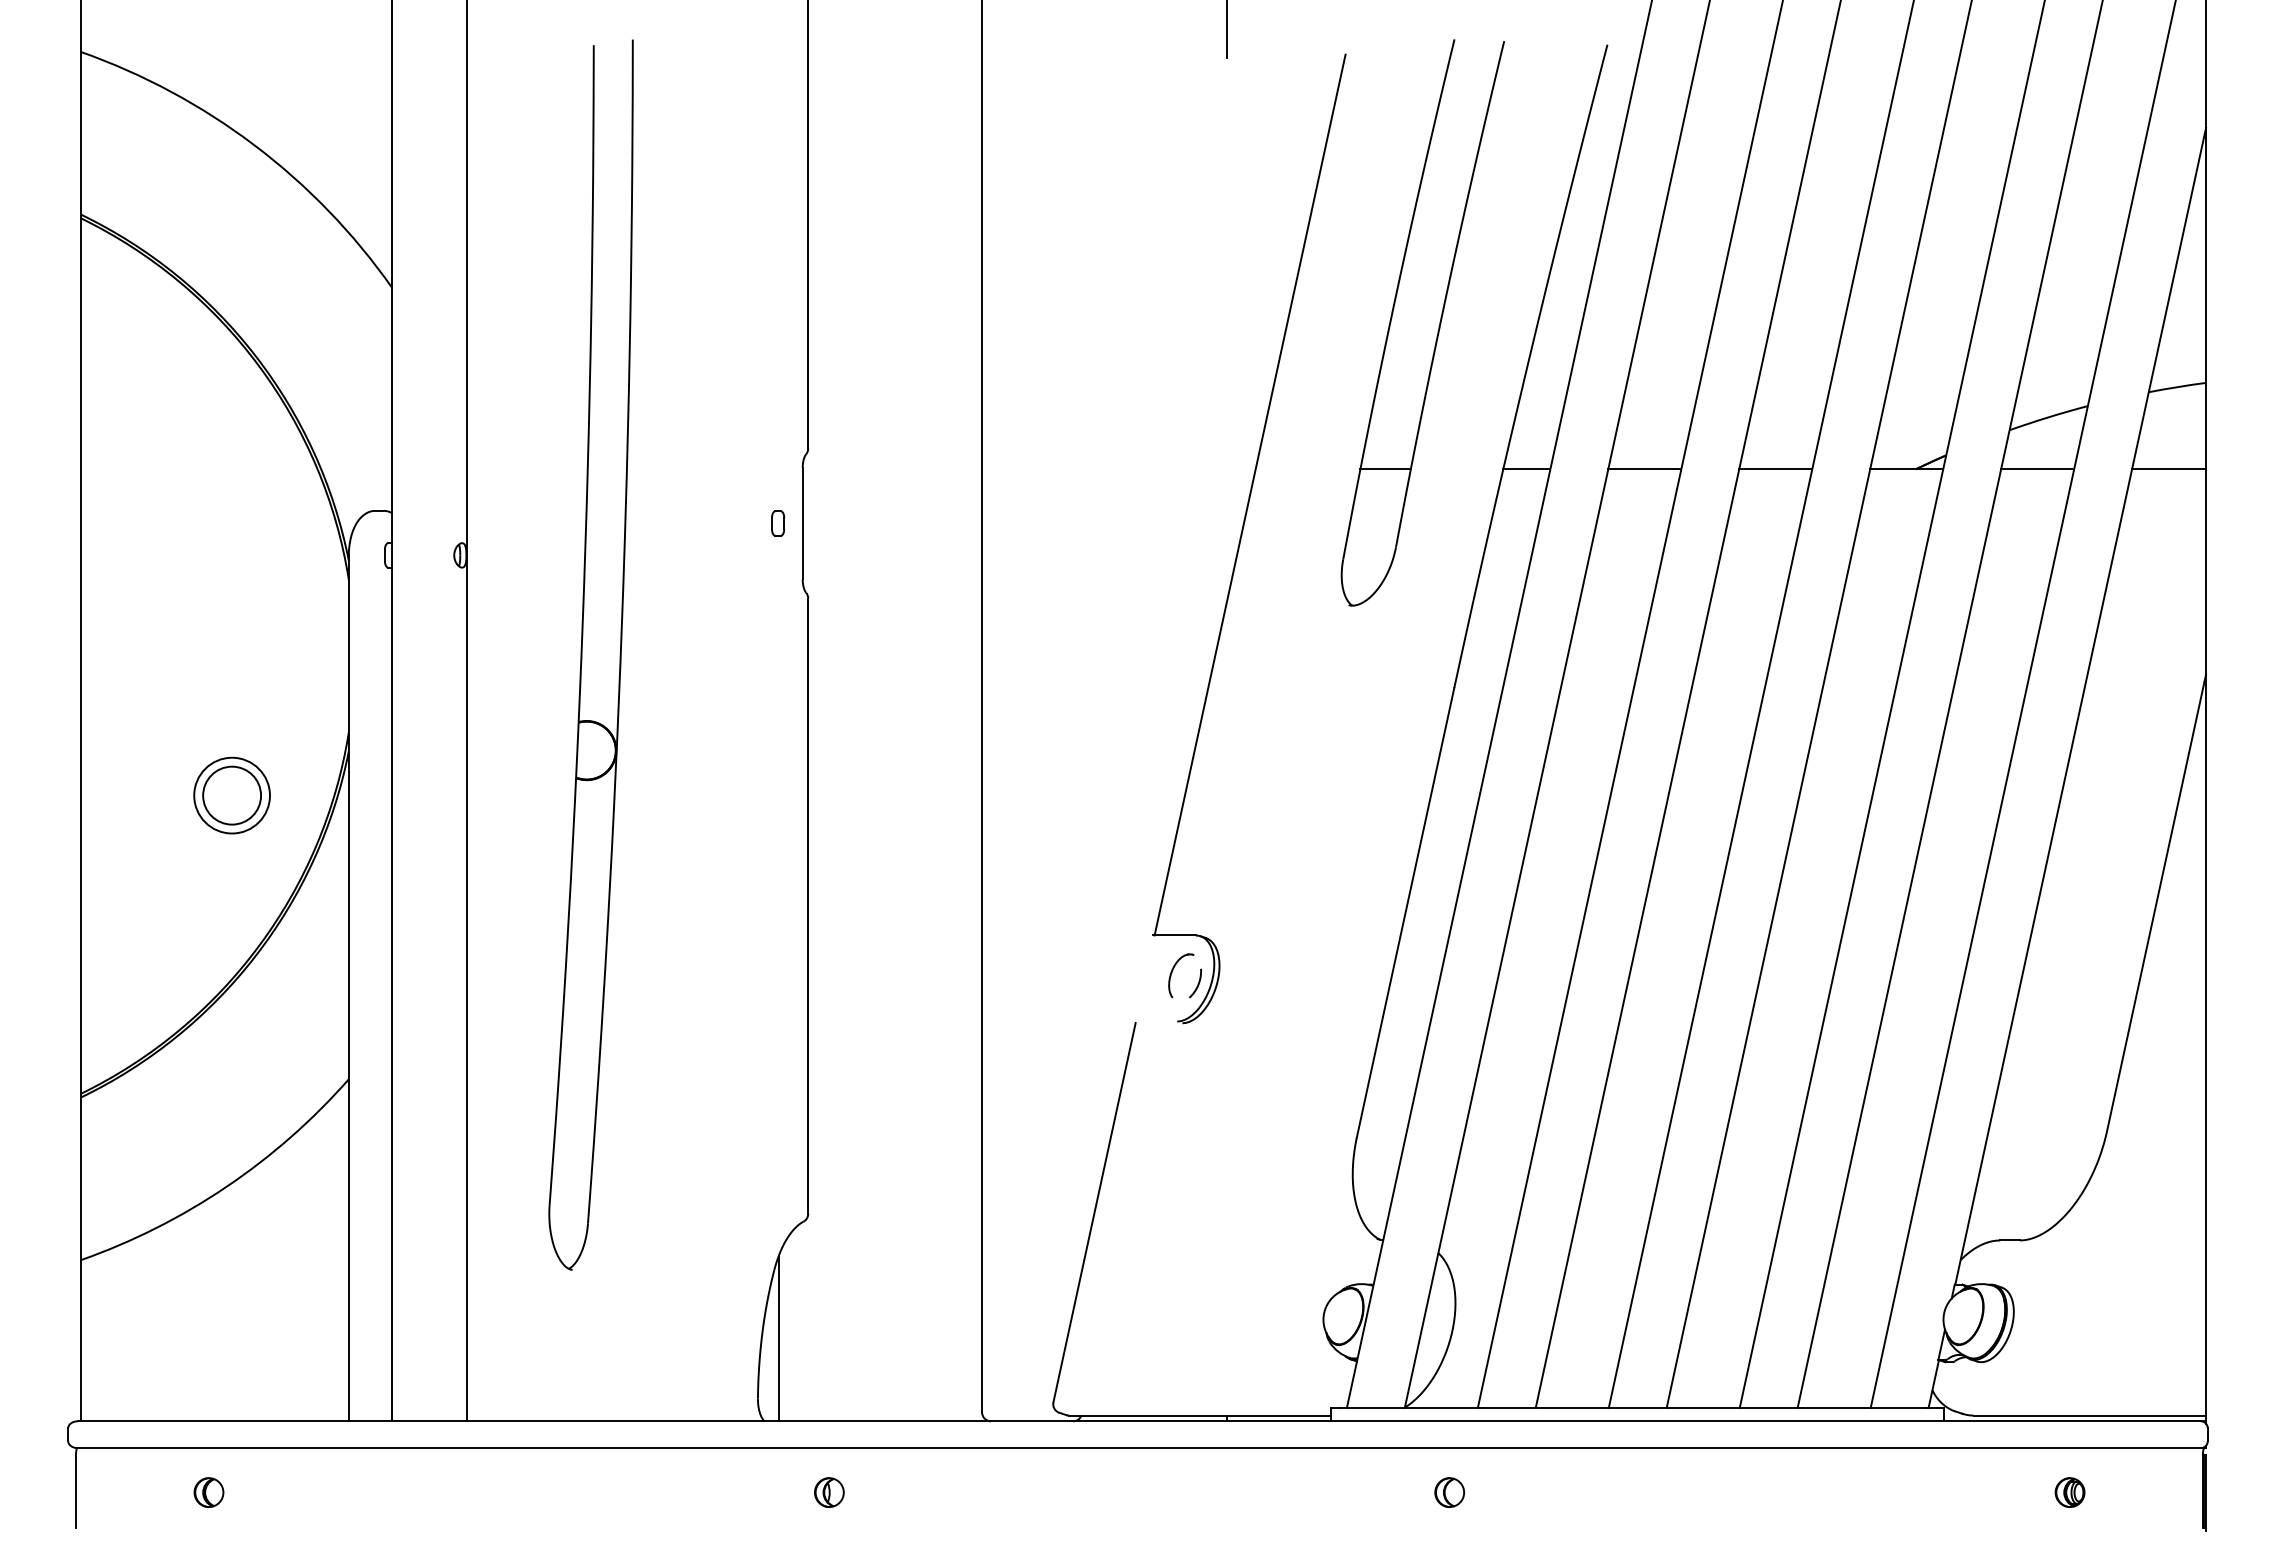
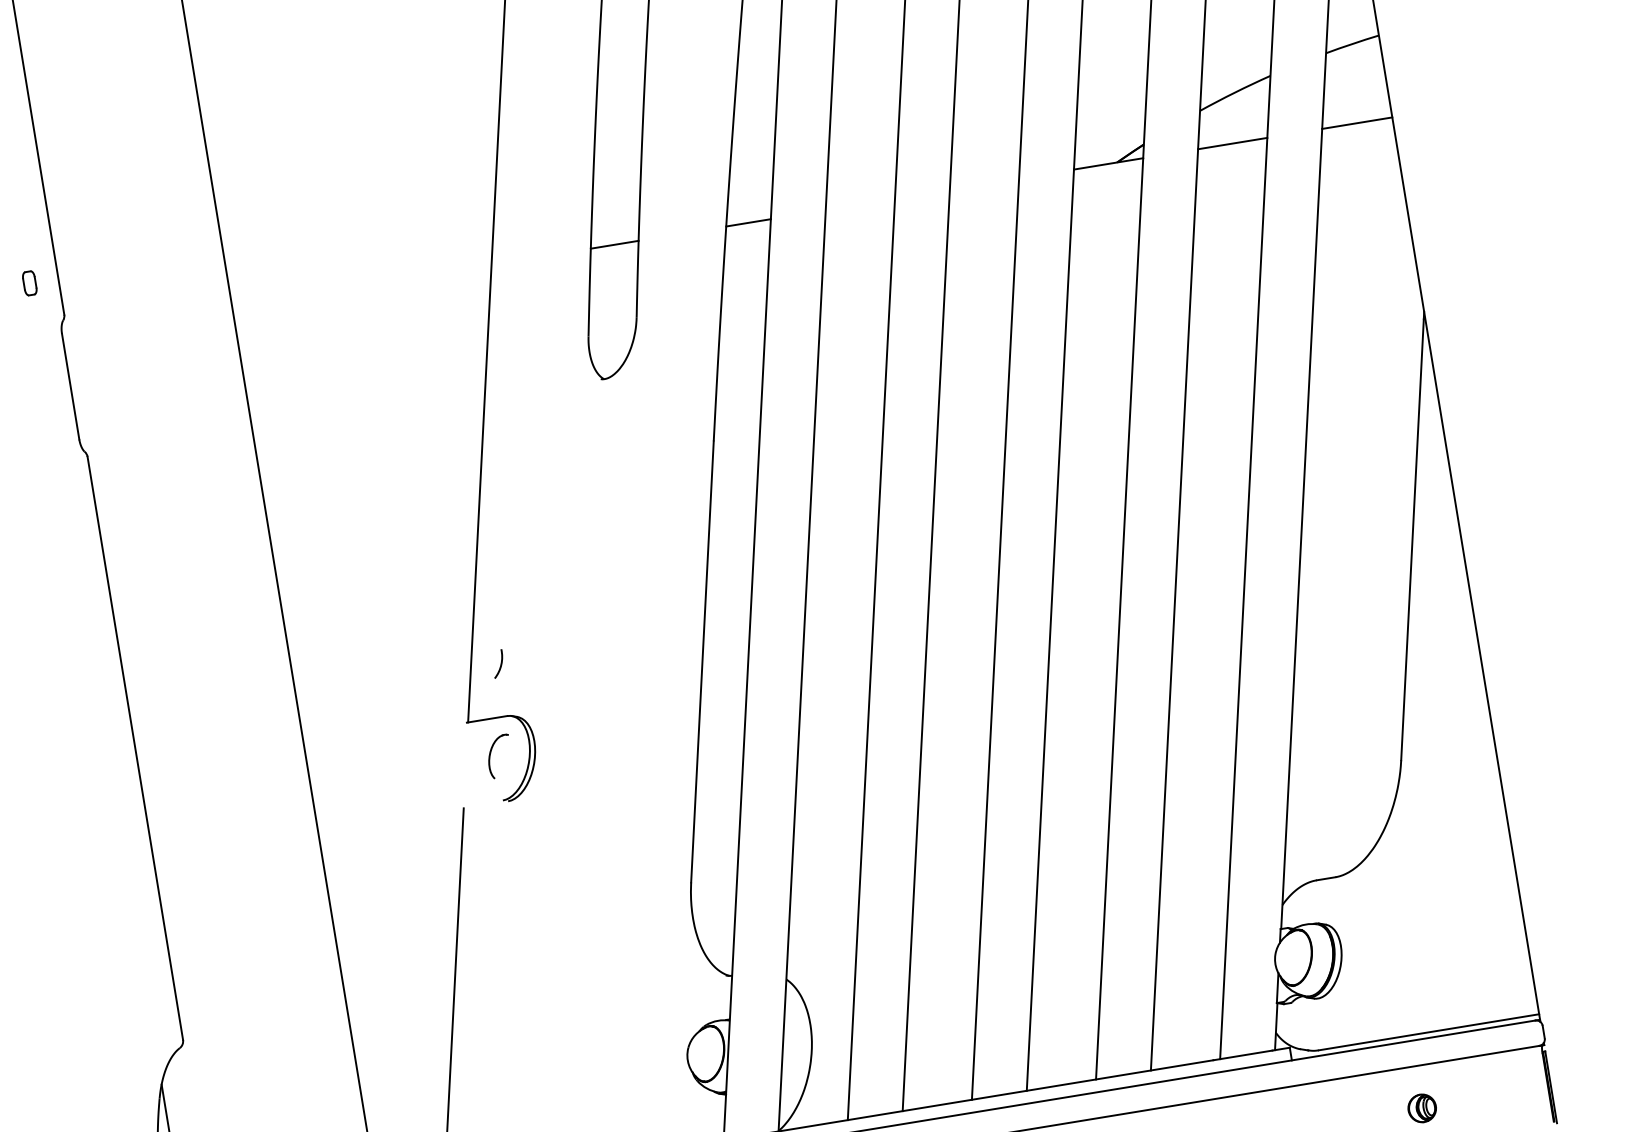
line: (1644, 469) -> (860, 204), removed
line: (1775, 469) -> (984, 184), removed
part: (778, 523) -> (30, 283), moved
arc: (1197, 984) -> (500, 664), moved

